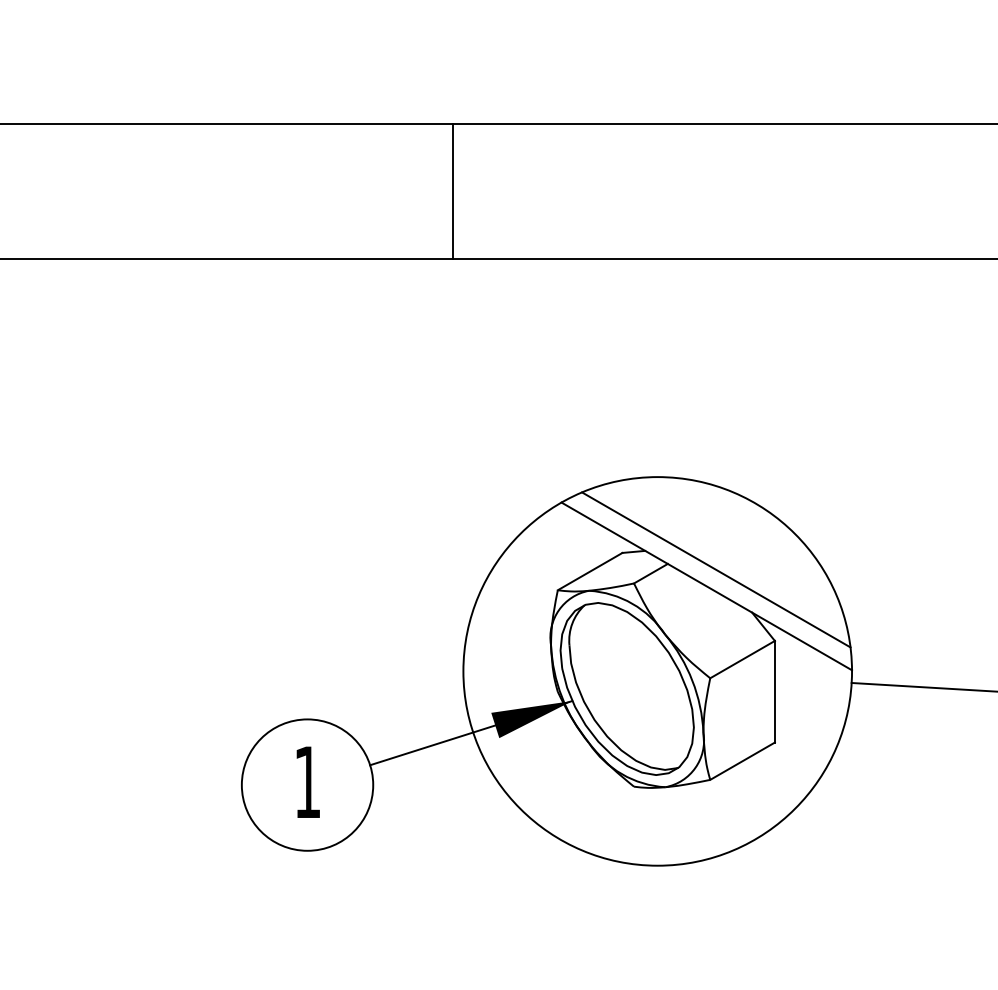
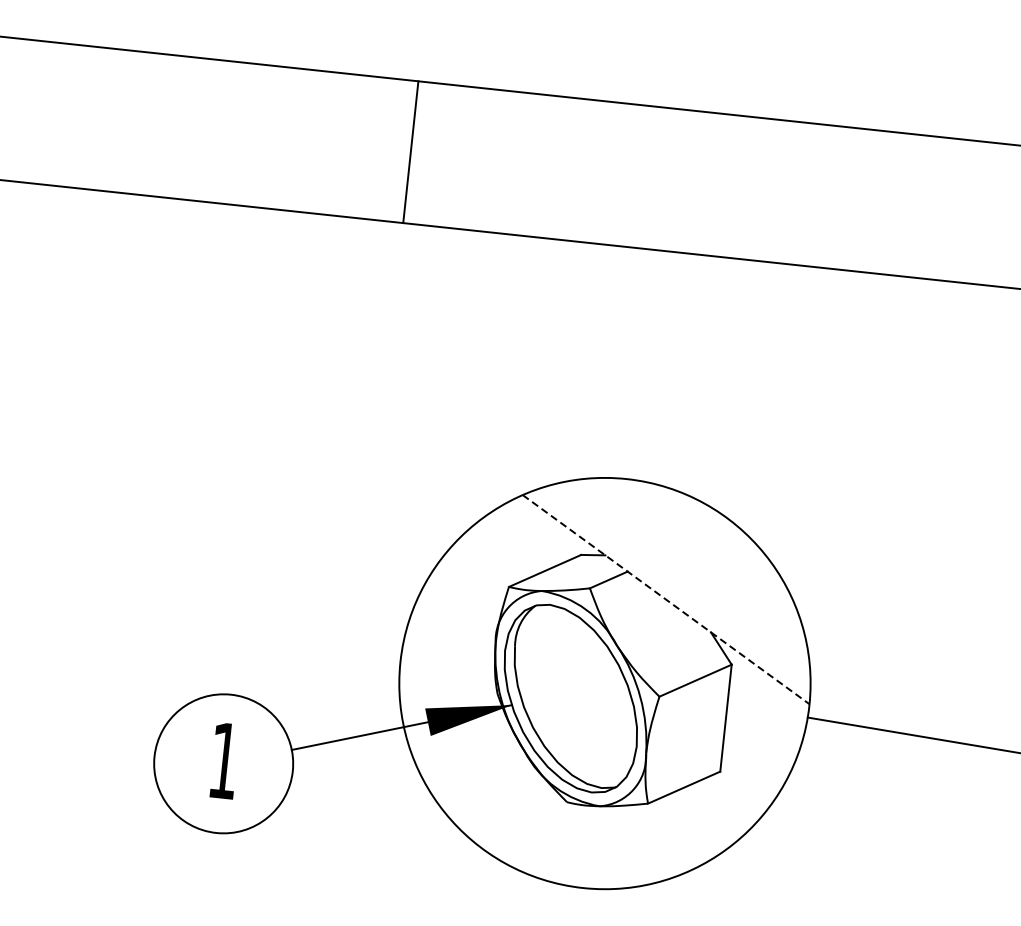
line: (452, 191) -> (410, 151), moved
line: (716, 569) -> (678, 582), removed
line: (706, 586) -> (665, 599), solid -> dashed

